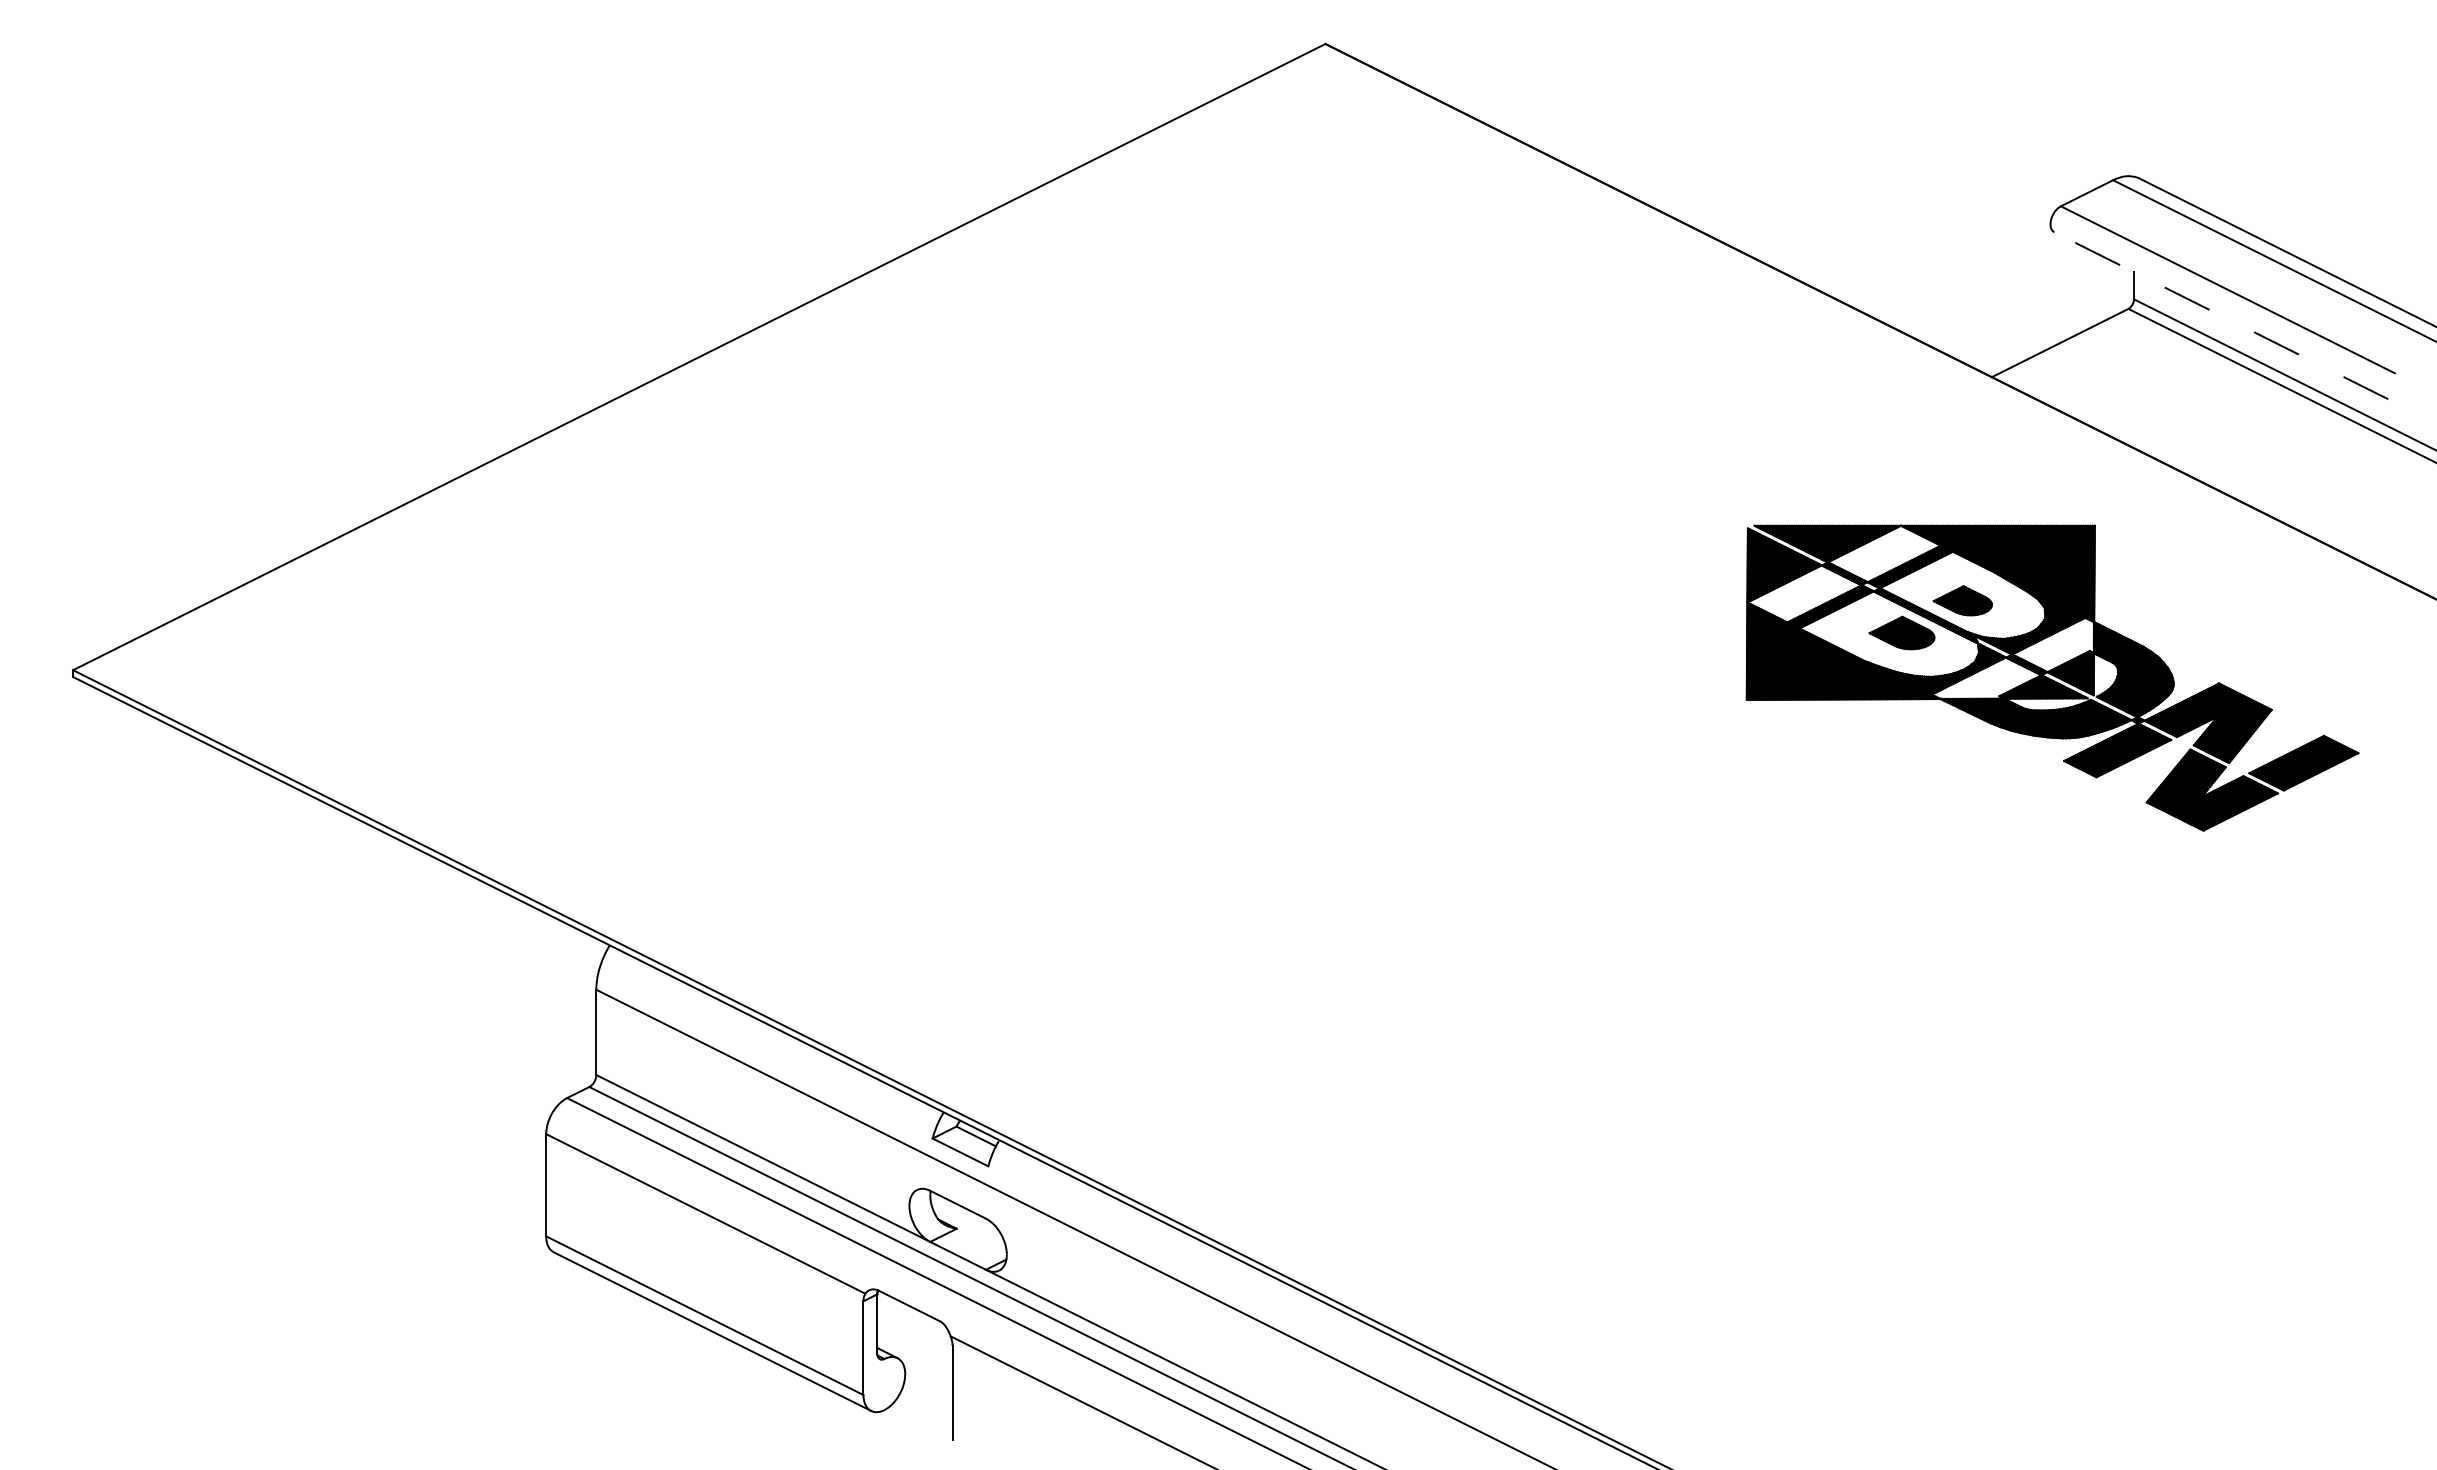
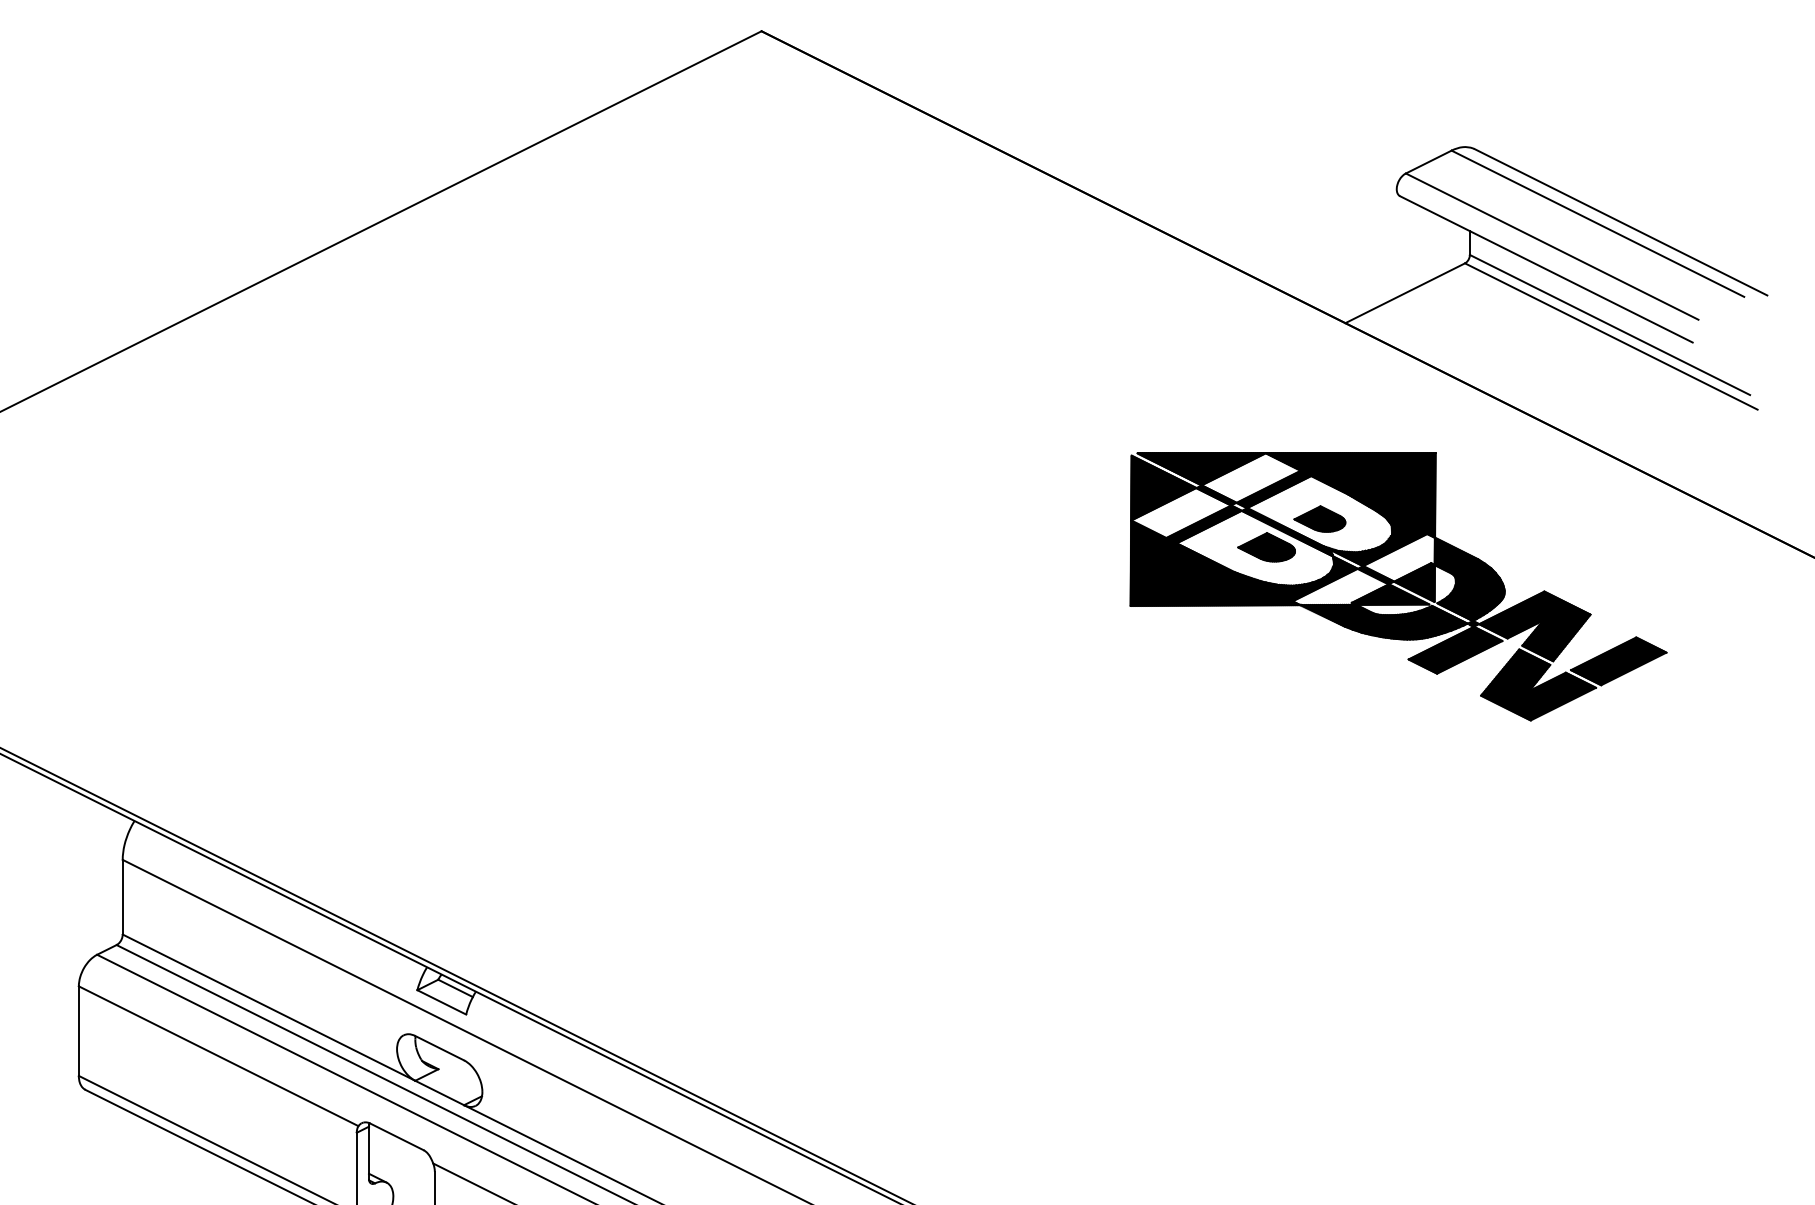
line: (2221, 315) -> (1546, 269), dashed -> solid

